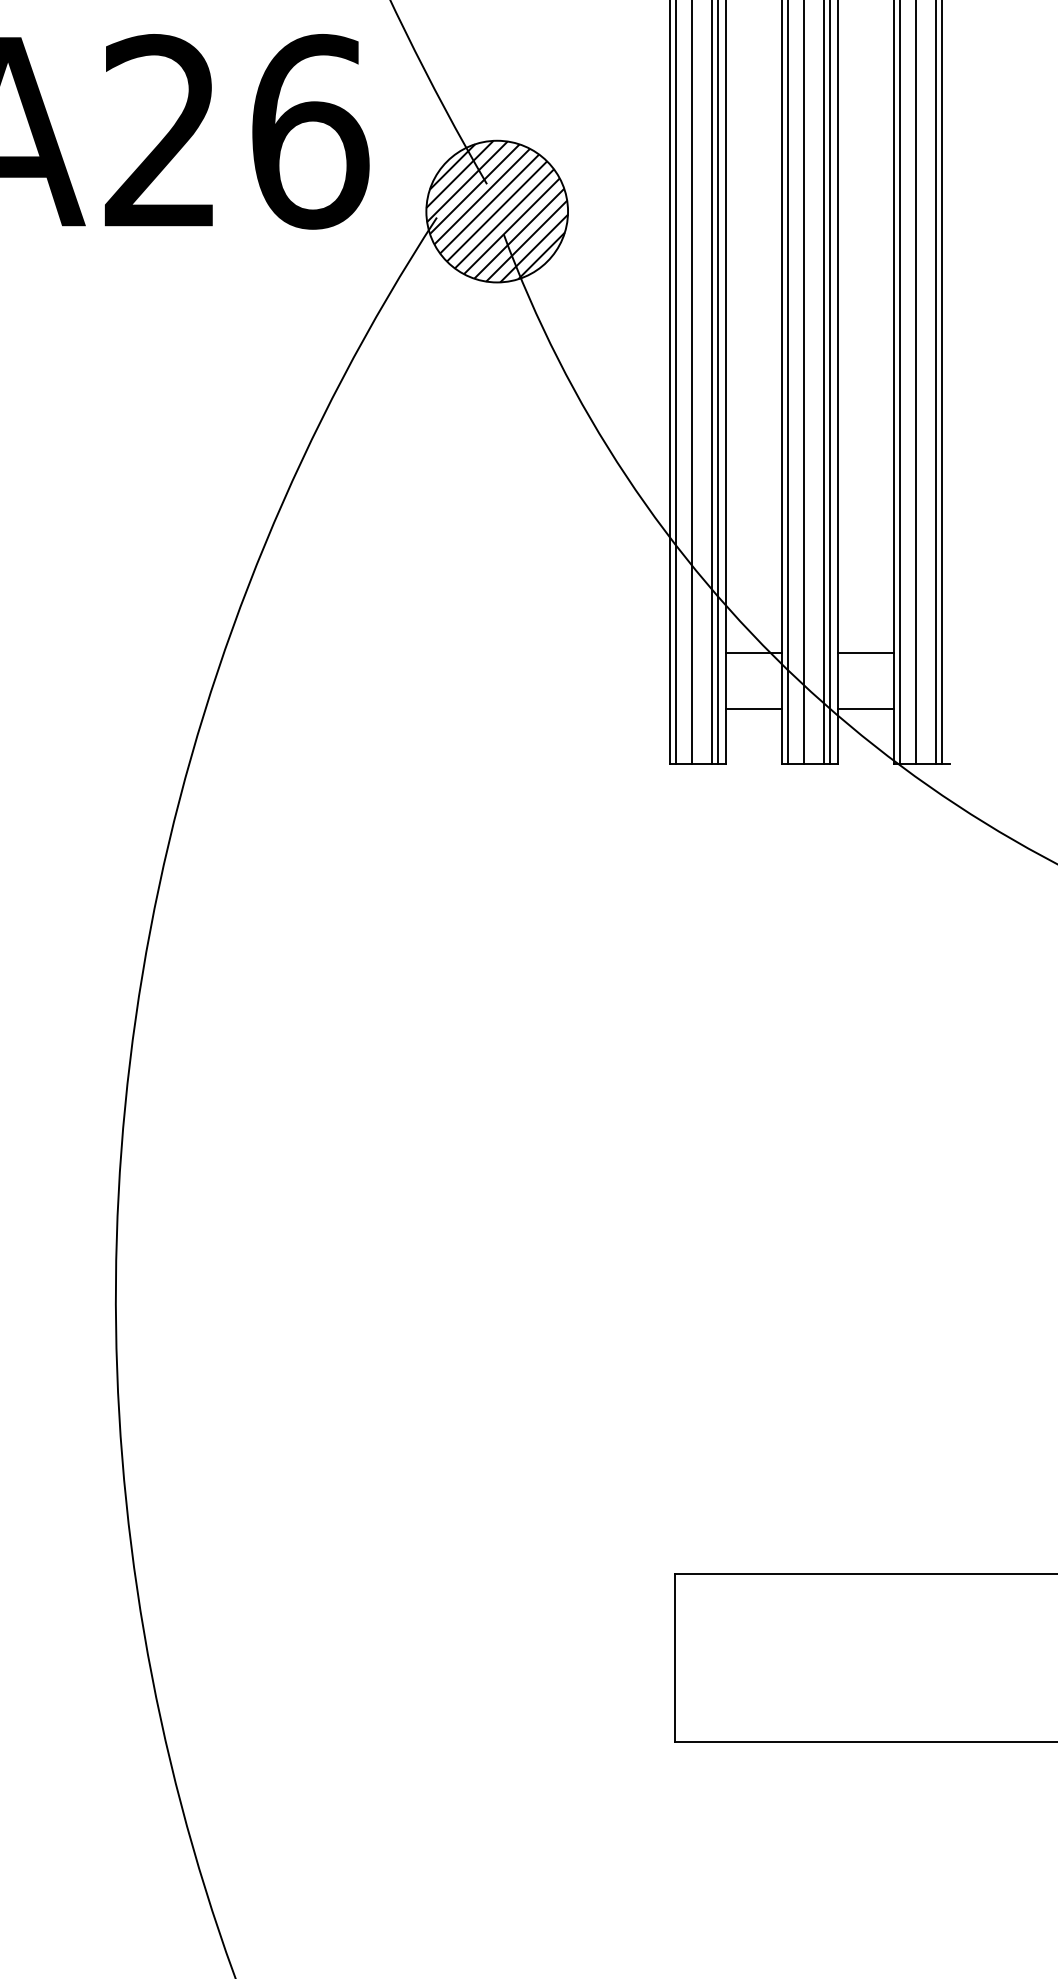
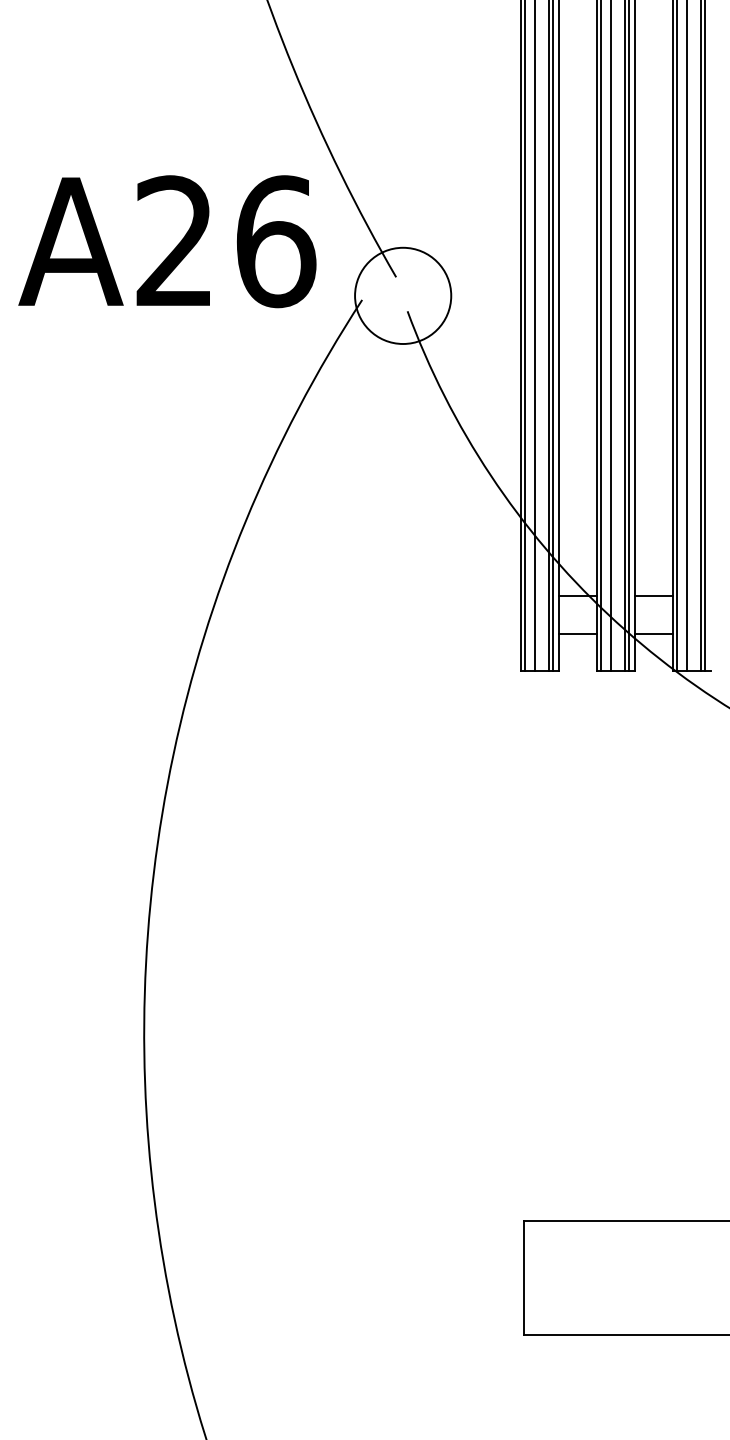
hatch: (497, 211) -> (403, 295), removed

